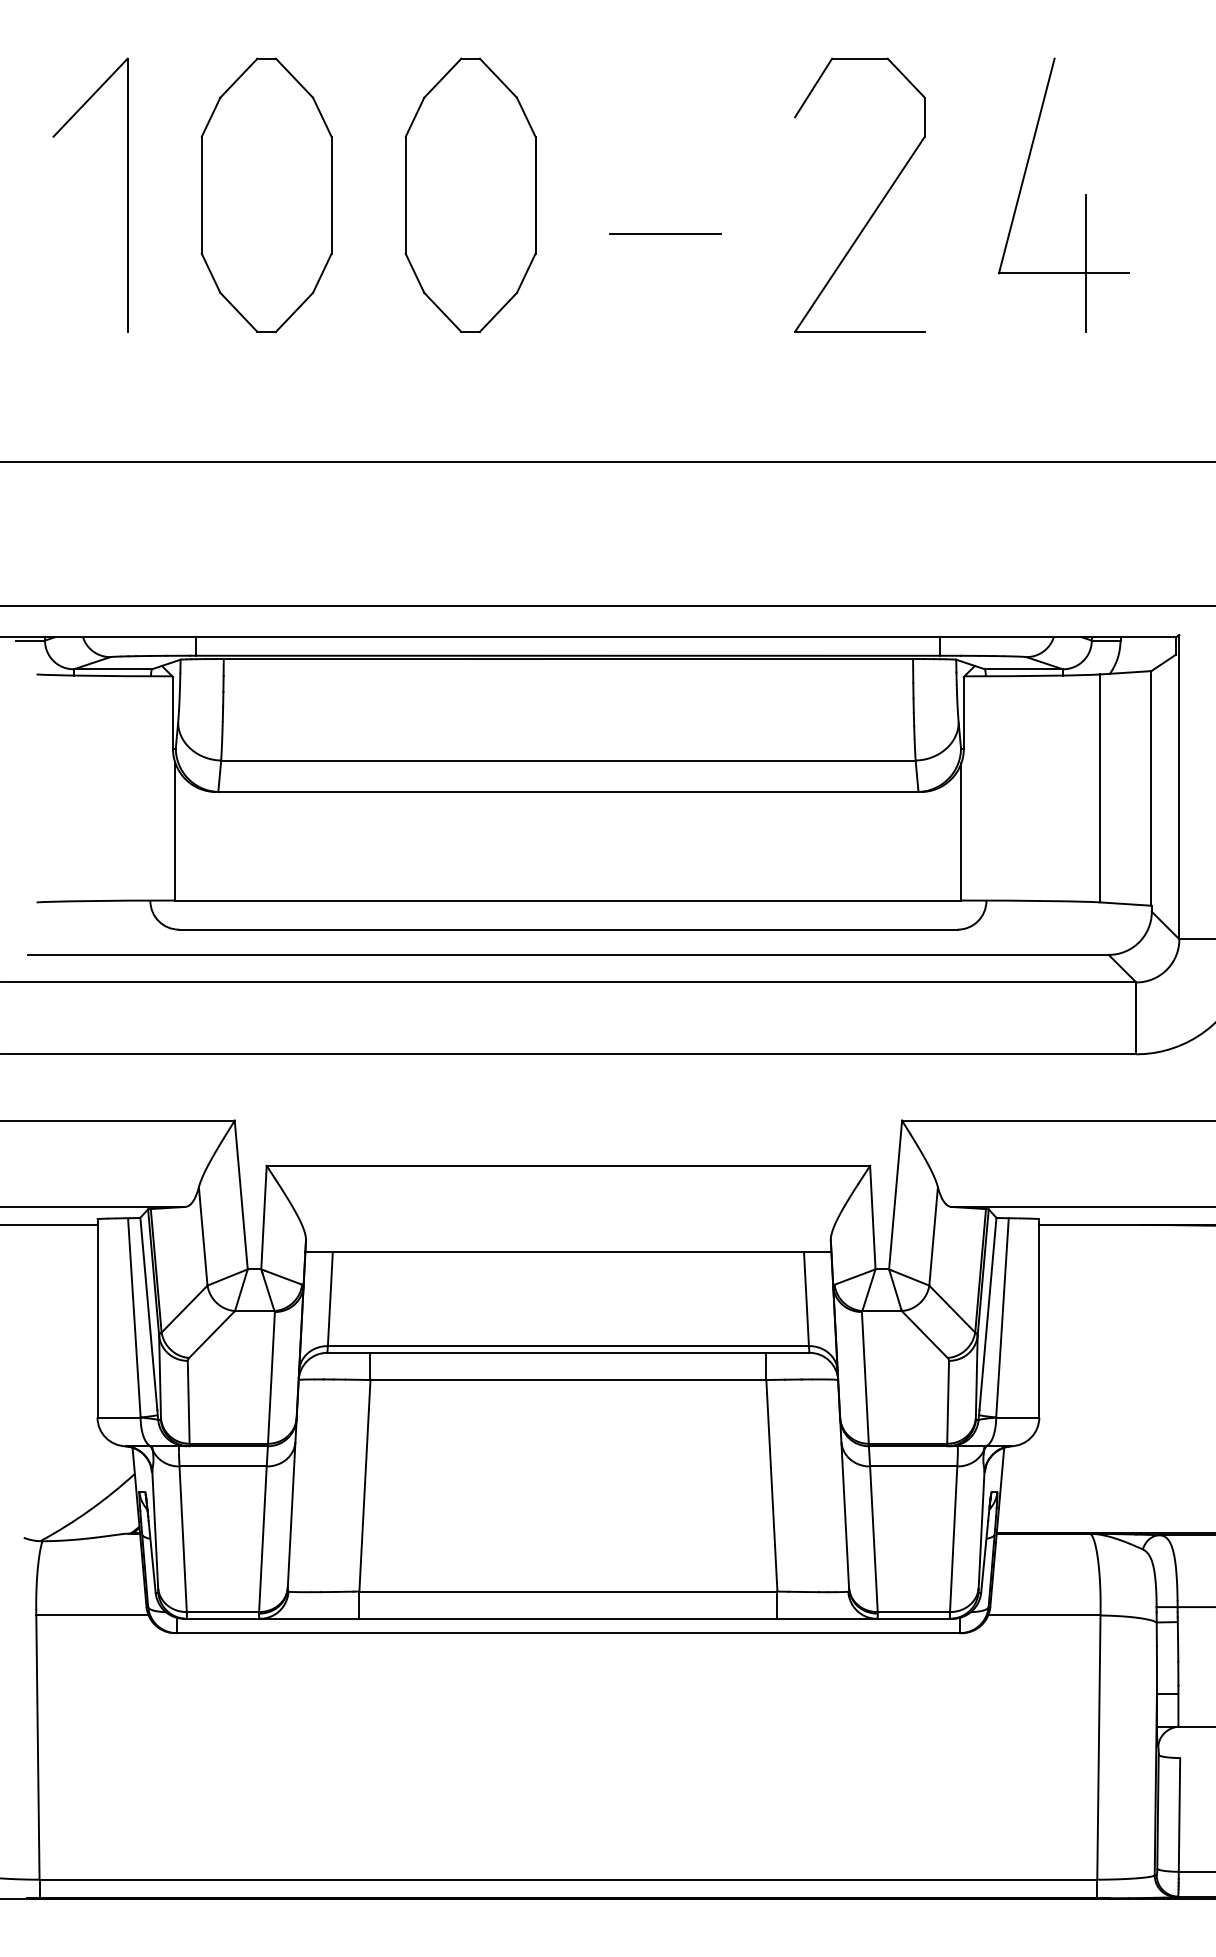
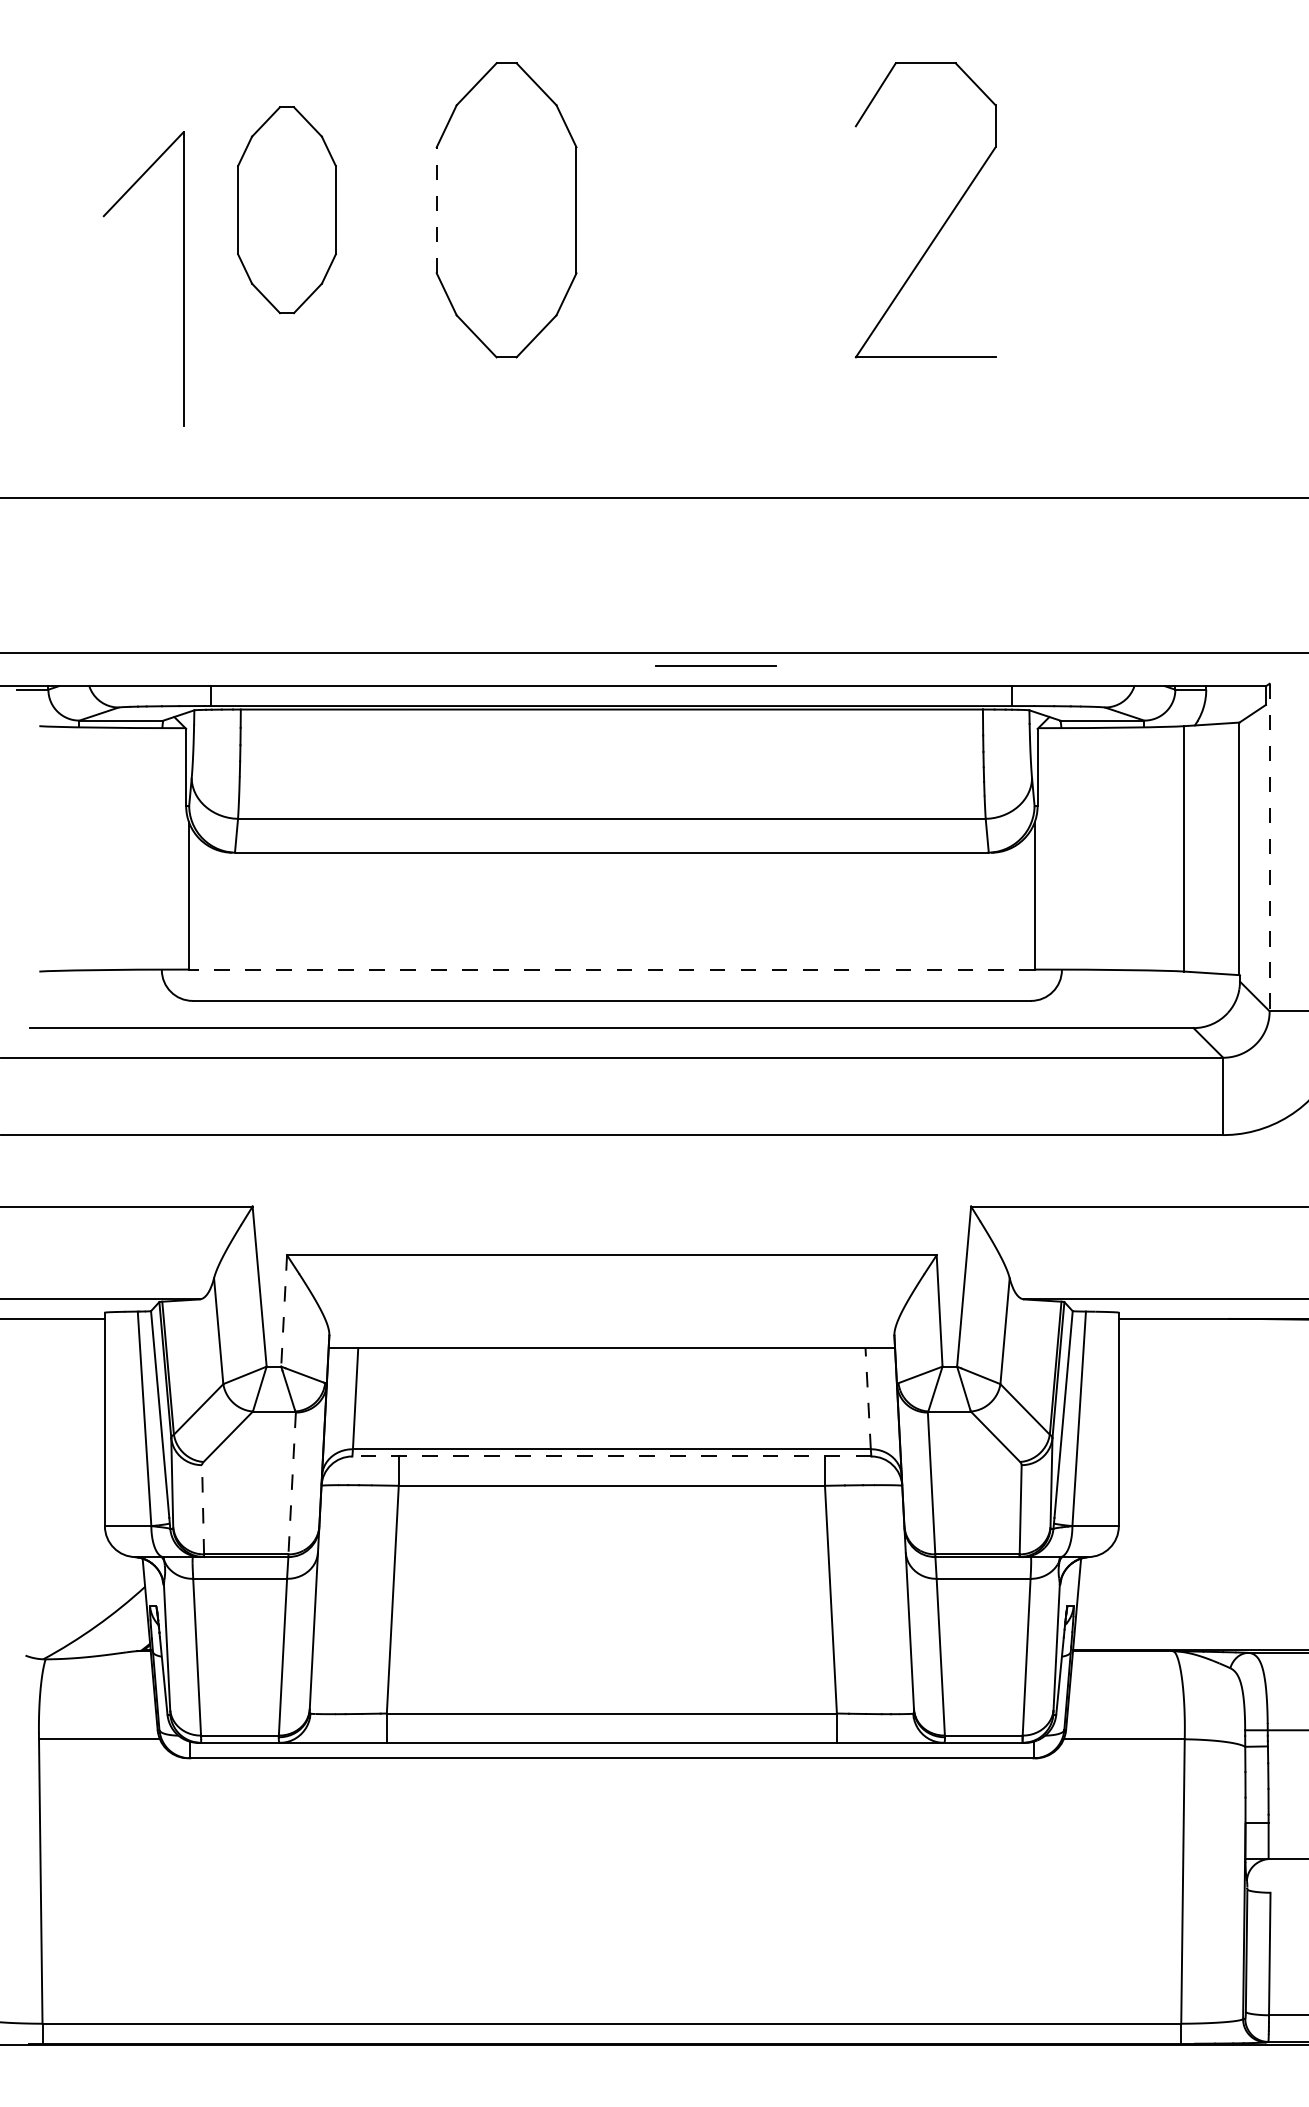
part: (127, 194) -> (183, 278), moved
part: (266, 194) -> (286, 209), size x0.7
part: (1085, 194) -> (1168, 209), removed
line: (405, 195) -> (436, 210), solid -> dashed
line: (665, 233) -> (716, 664), moved
line: (1179, 787) -> (1269, 847), solid -> dashed
line: (568, 900) -> (611, 969), solid -> dashed
line: (264, 1217) -> (284, 1310), solid -> dashed
line: (806, 1298) -> (868, 1398), solid -> dashed
line: (567, 1352) -> (610, 1456), solid -> dashed
line: (271, 1377) -> (292, 1483), solid -> dashed
line: (188, 1401) -> (202, 1508), solid -> dashed

